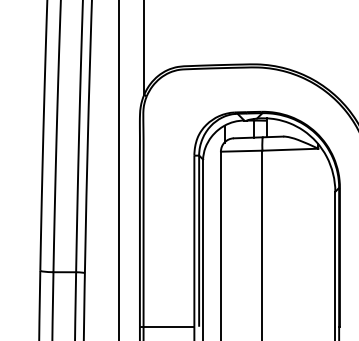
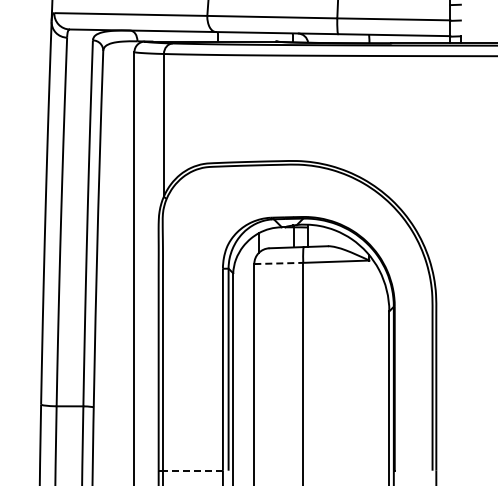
line: (242, 151) -> (279, 263), solid -> dashed
line: (168, 326) -> (192, 470), solid -> dashed

